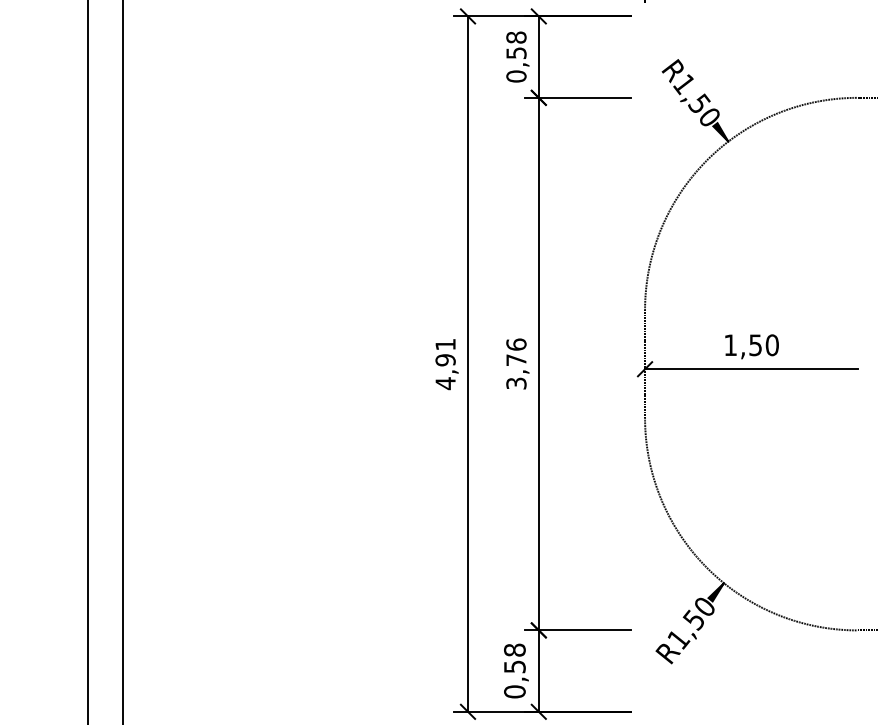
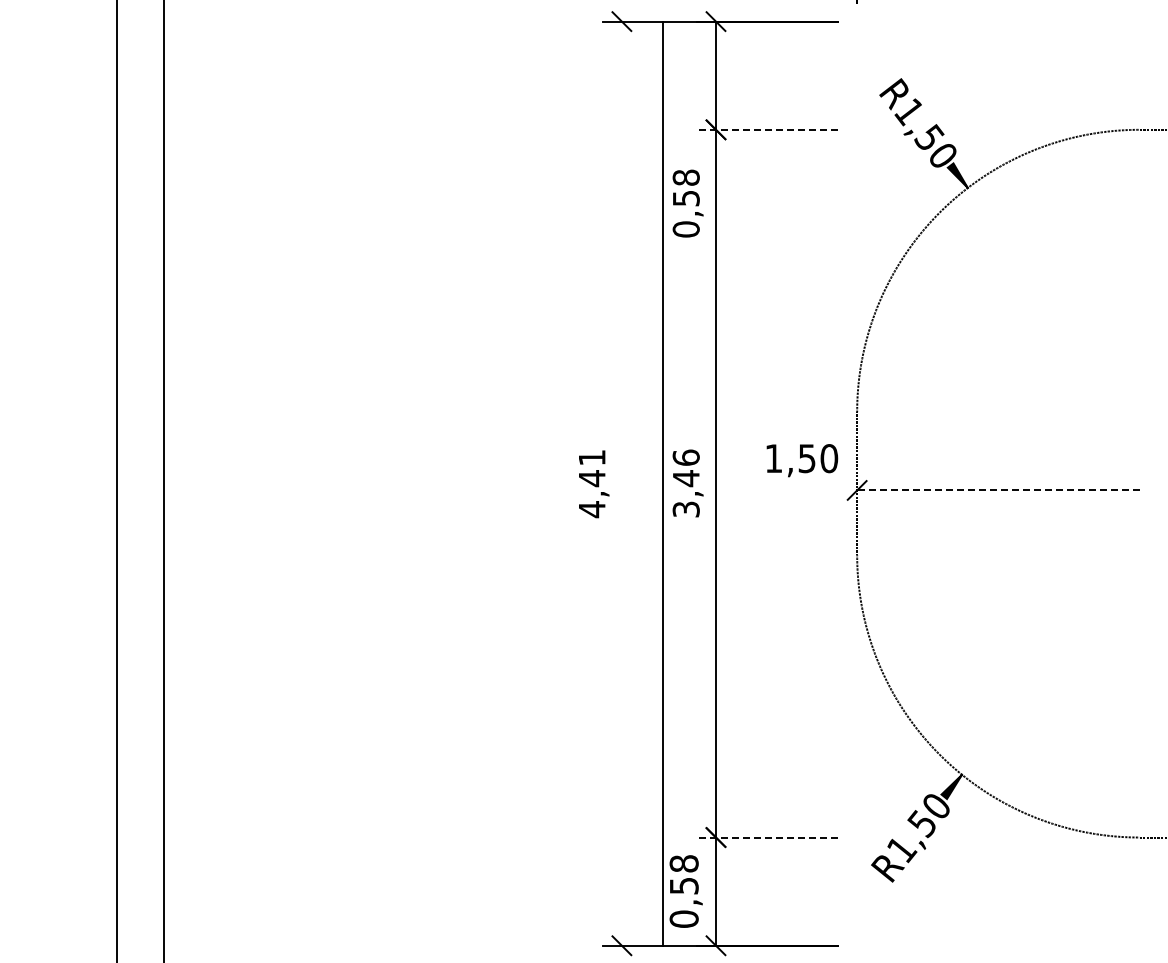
text: (517, 56) -> (687, 203), moved
line: (577, 97) -> (767, 129), solid -> dashed
text: (752, 346) -> (802, 460), moved
text: (445, 360) -> (591, 478), 4,91 -> 4,41
text: (516, 360) -> (686, 478), 3,76 -> 3,46
line: (467, 364) -> (662, 483), moved
line: (751, 369) -> (998, 490), solid -> dashed
line: (577, 630) -> (767, 837), solid -> dashed

